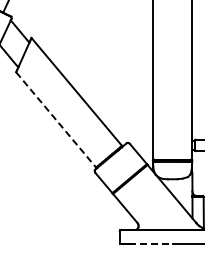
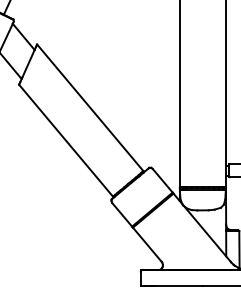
line: (56, 120) -> (66, 141), dashed -> solid
line: (151, 244) -> (178, 287), dashed -> solid

